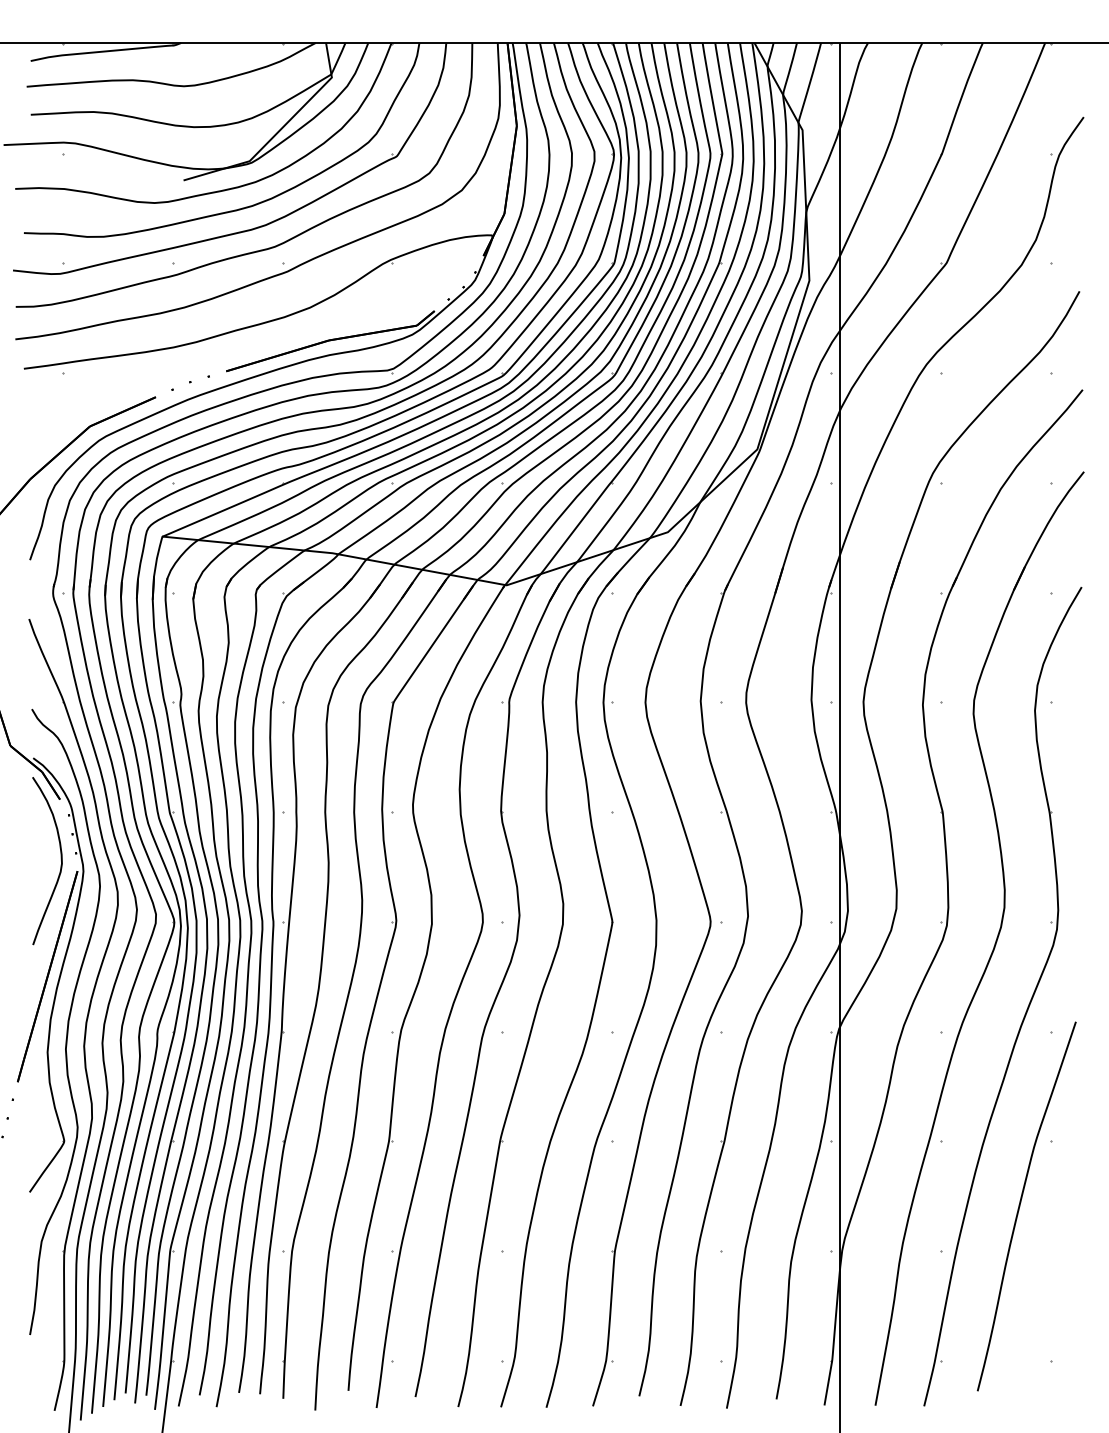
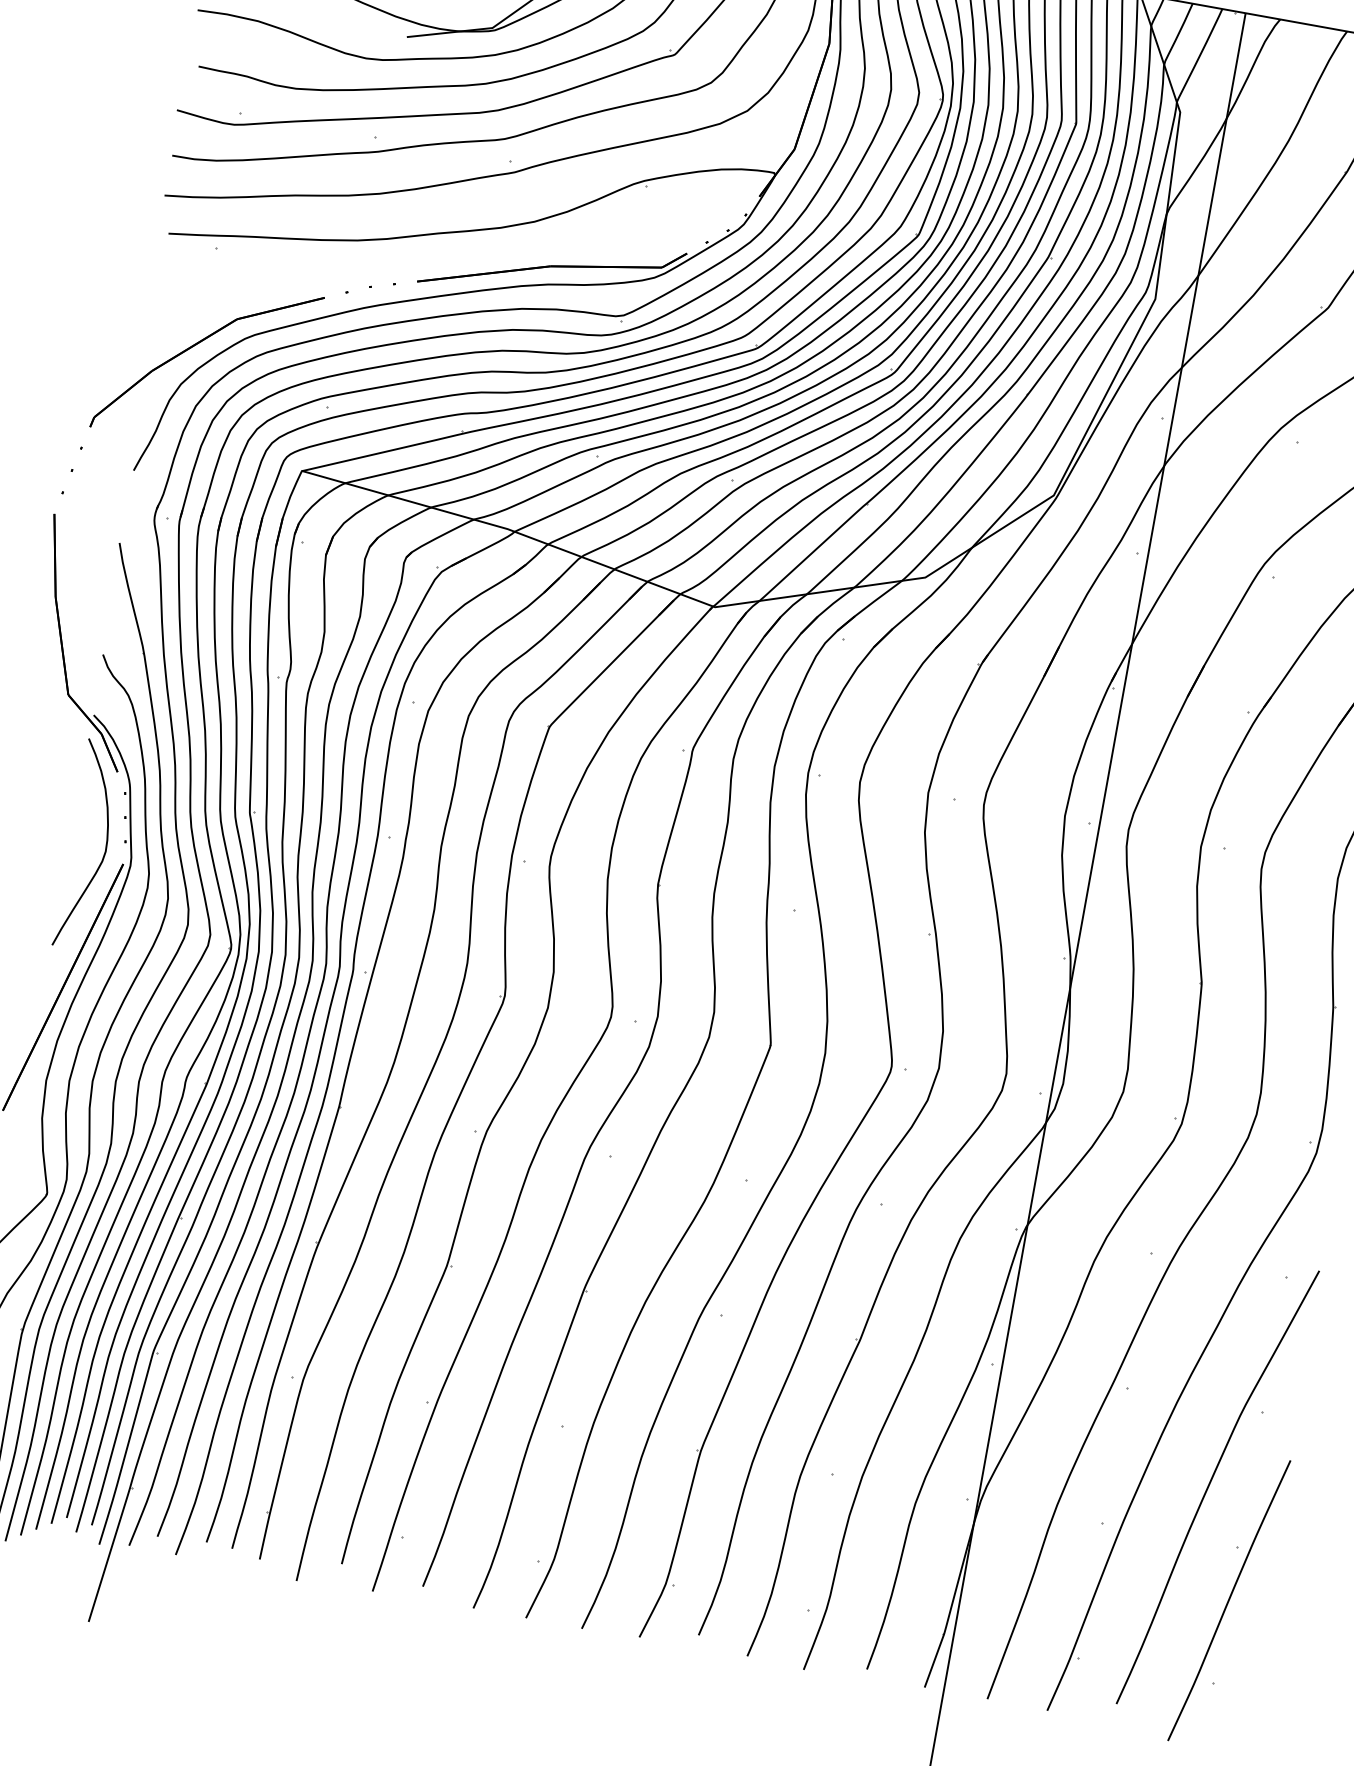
part: (1051, 1293) -> (1229, 1600), added

